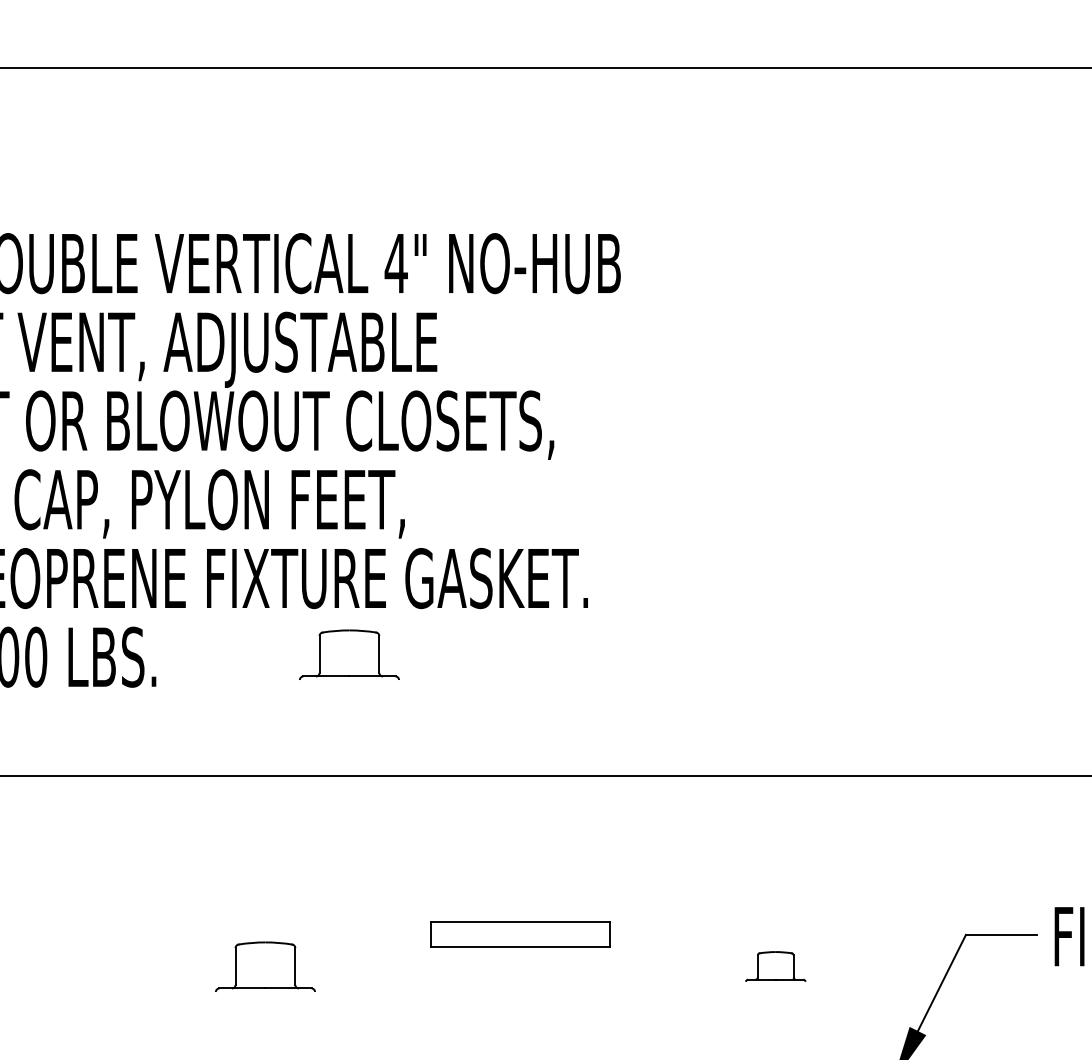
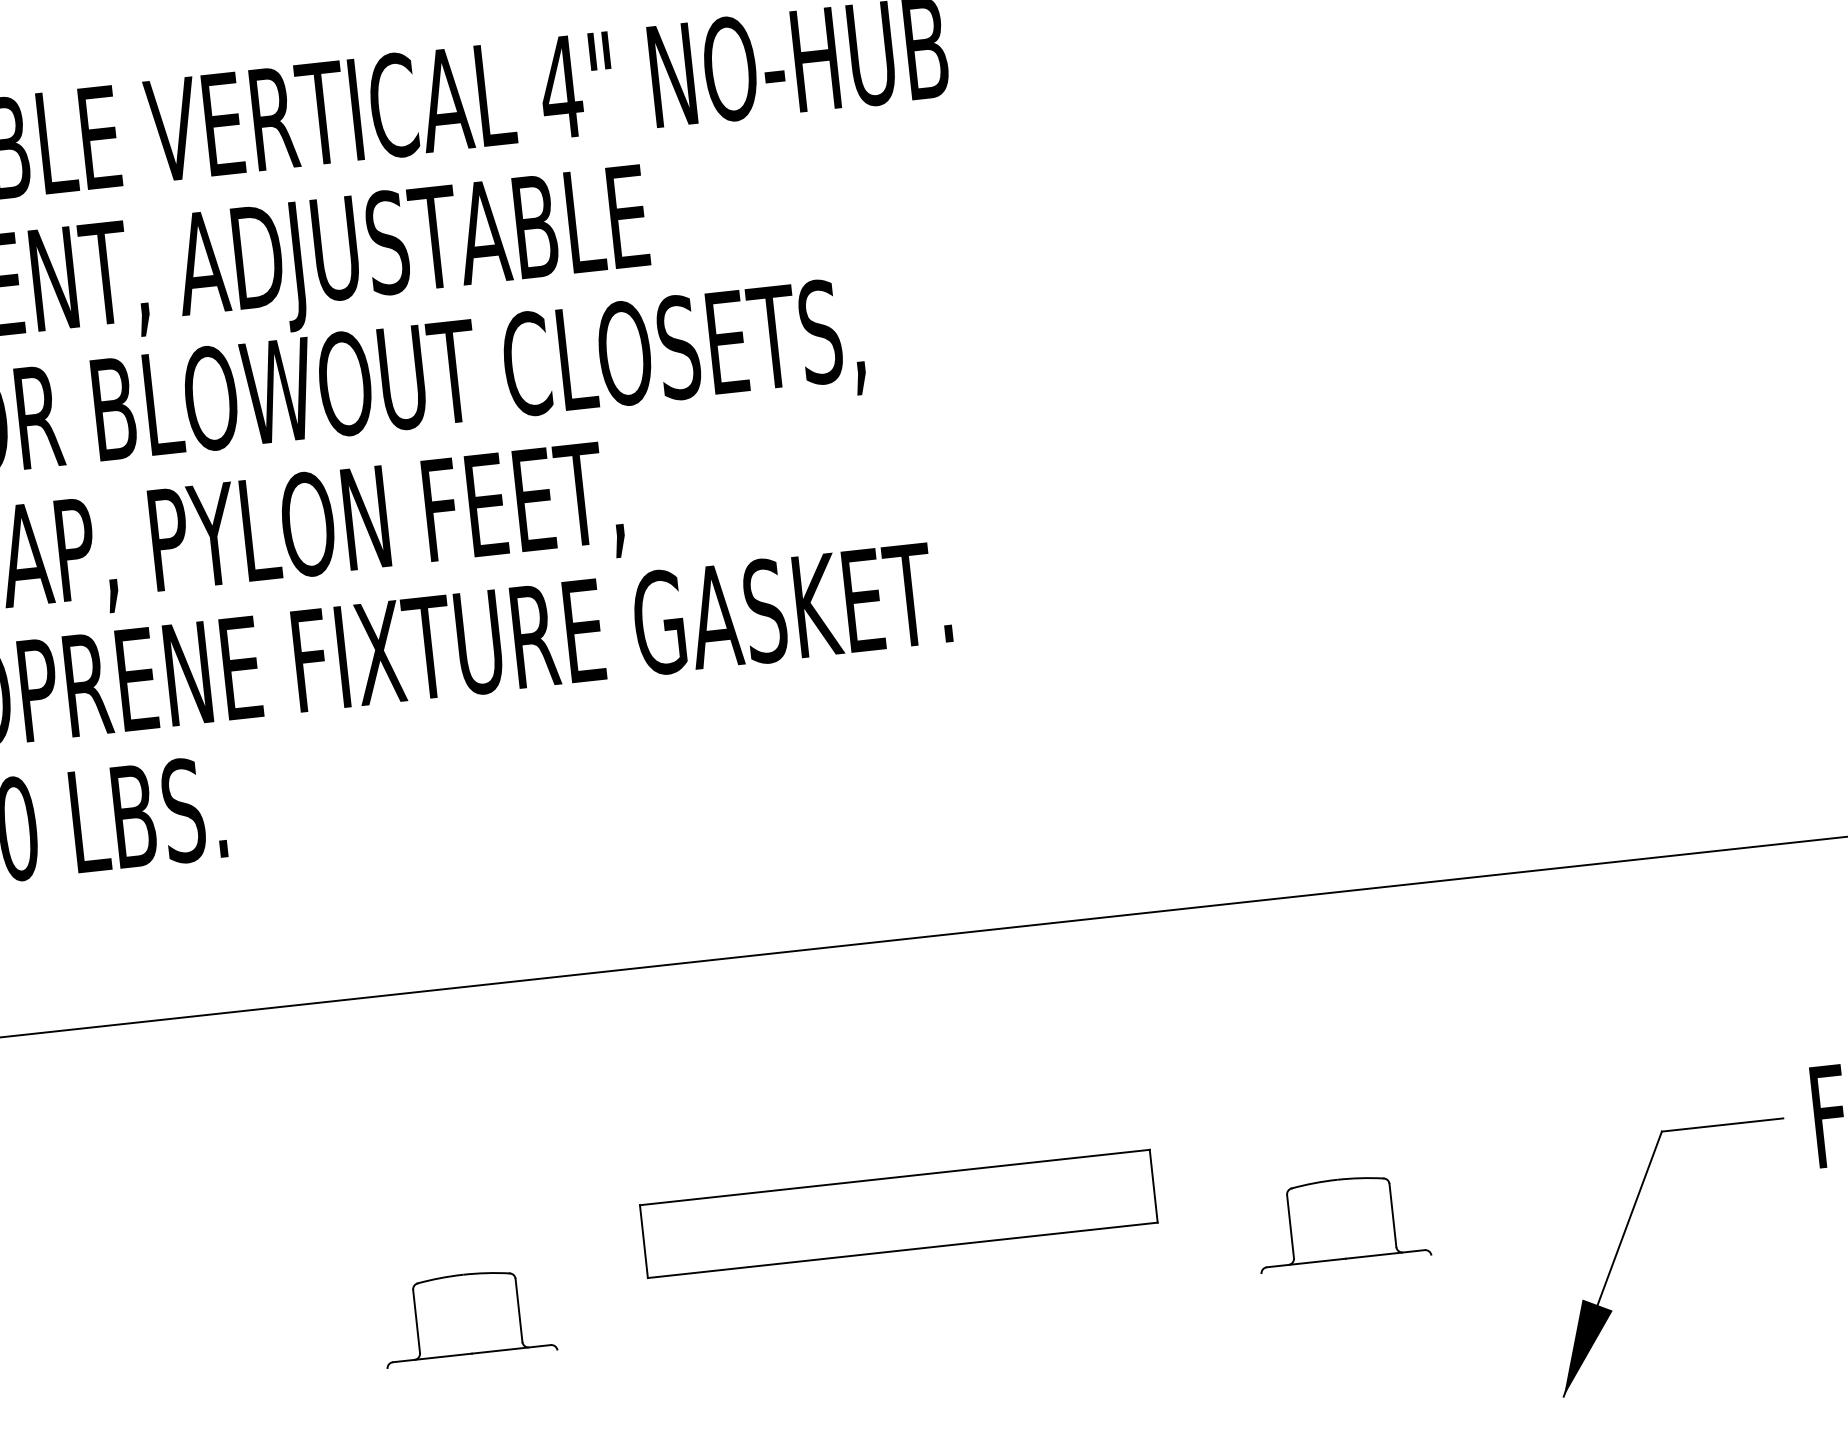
part: (349, 654) -> (553, 765), removed
part: (520, 934) -> (898, 1213), size x1.67
part: (775, 966) -> (1341, 1221), size x1.67

